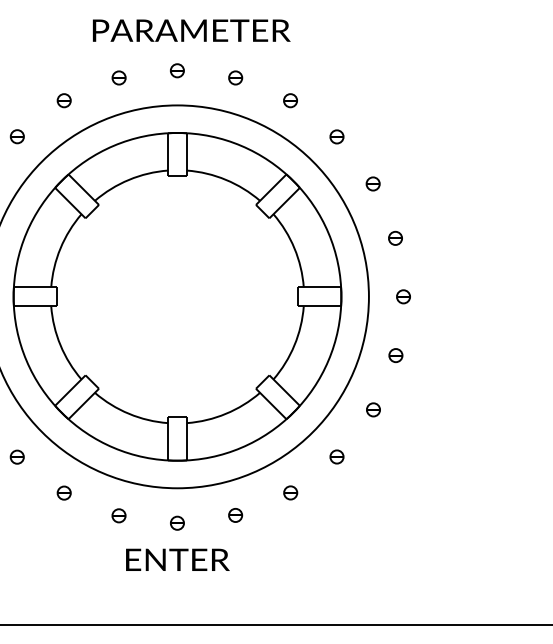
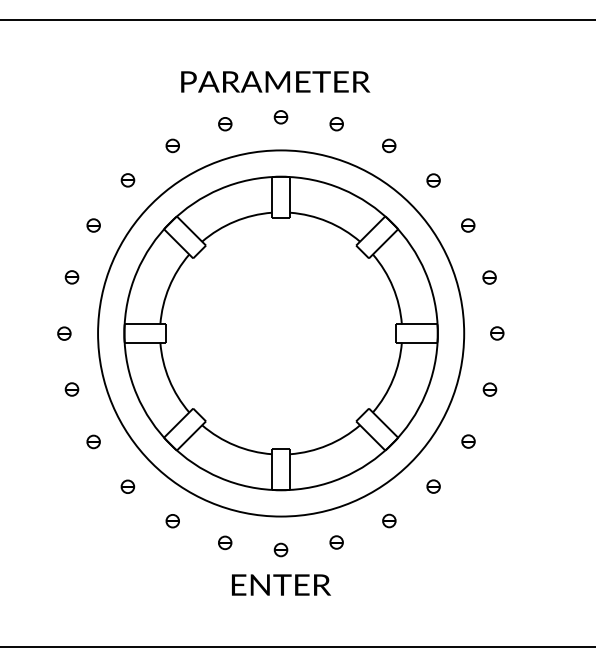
text: (191, 30) -> (275, 81), moved

